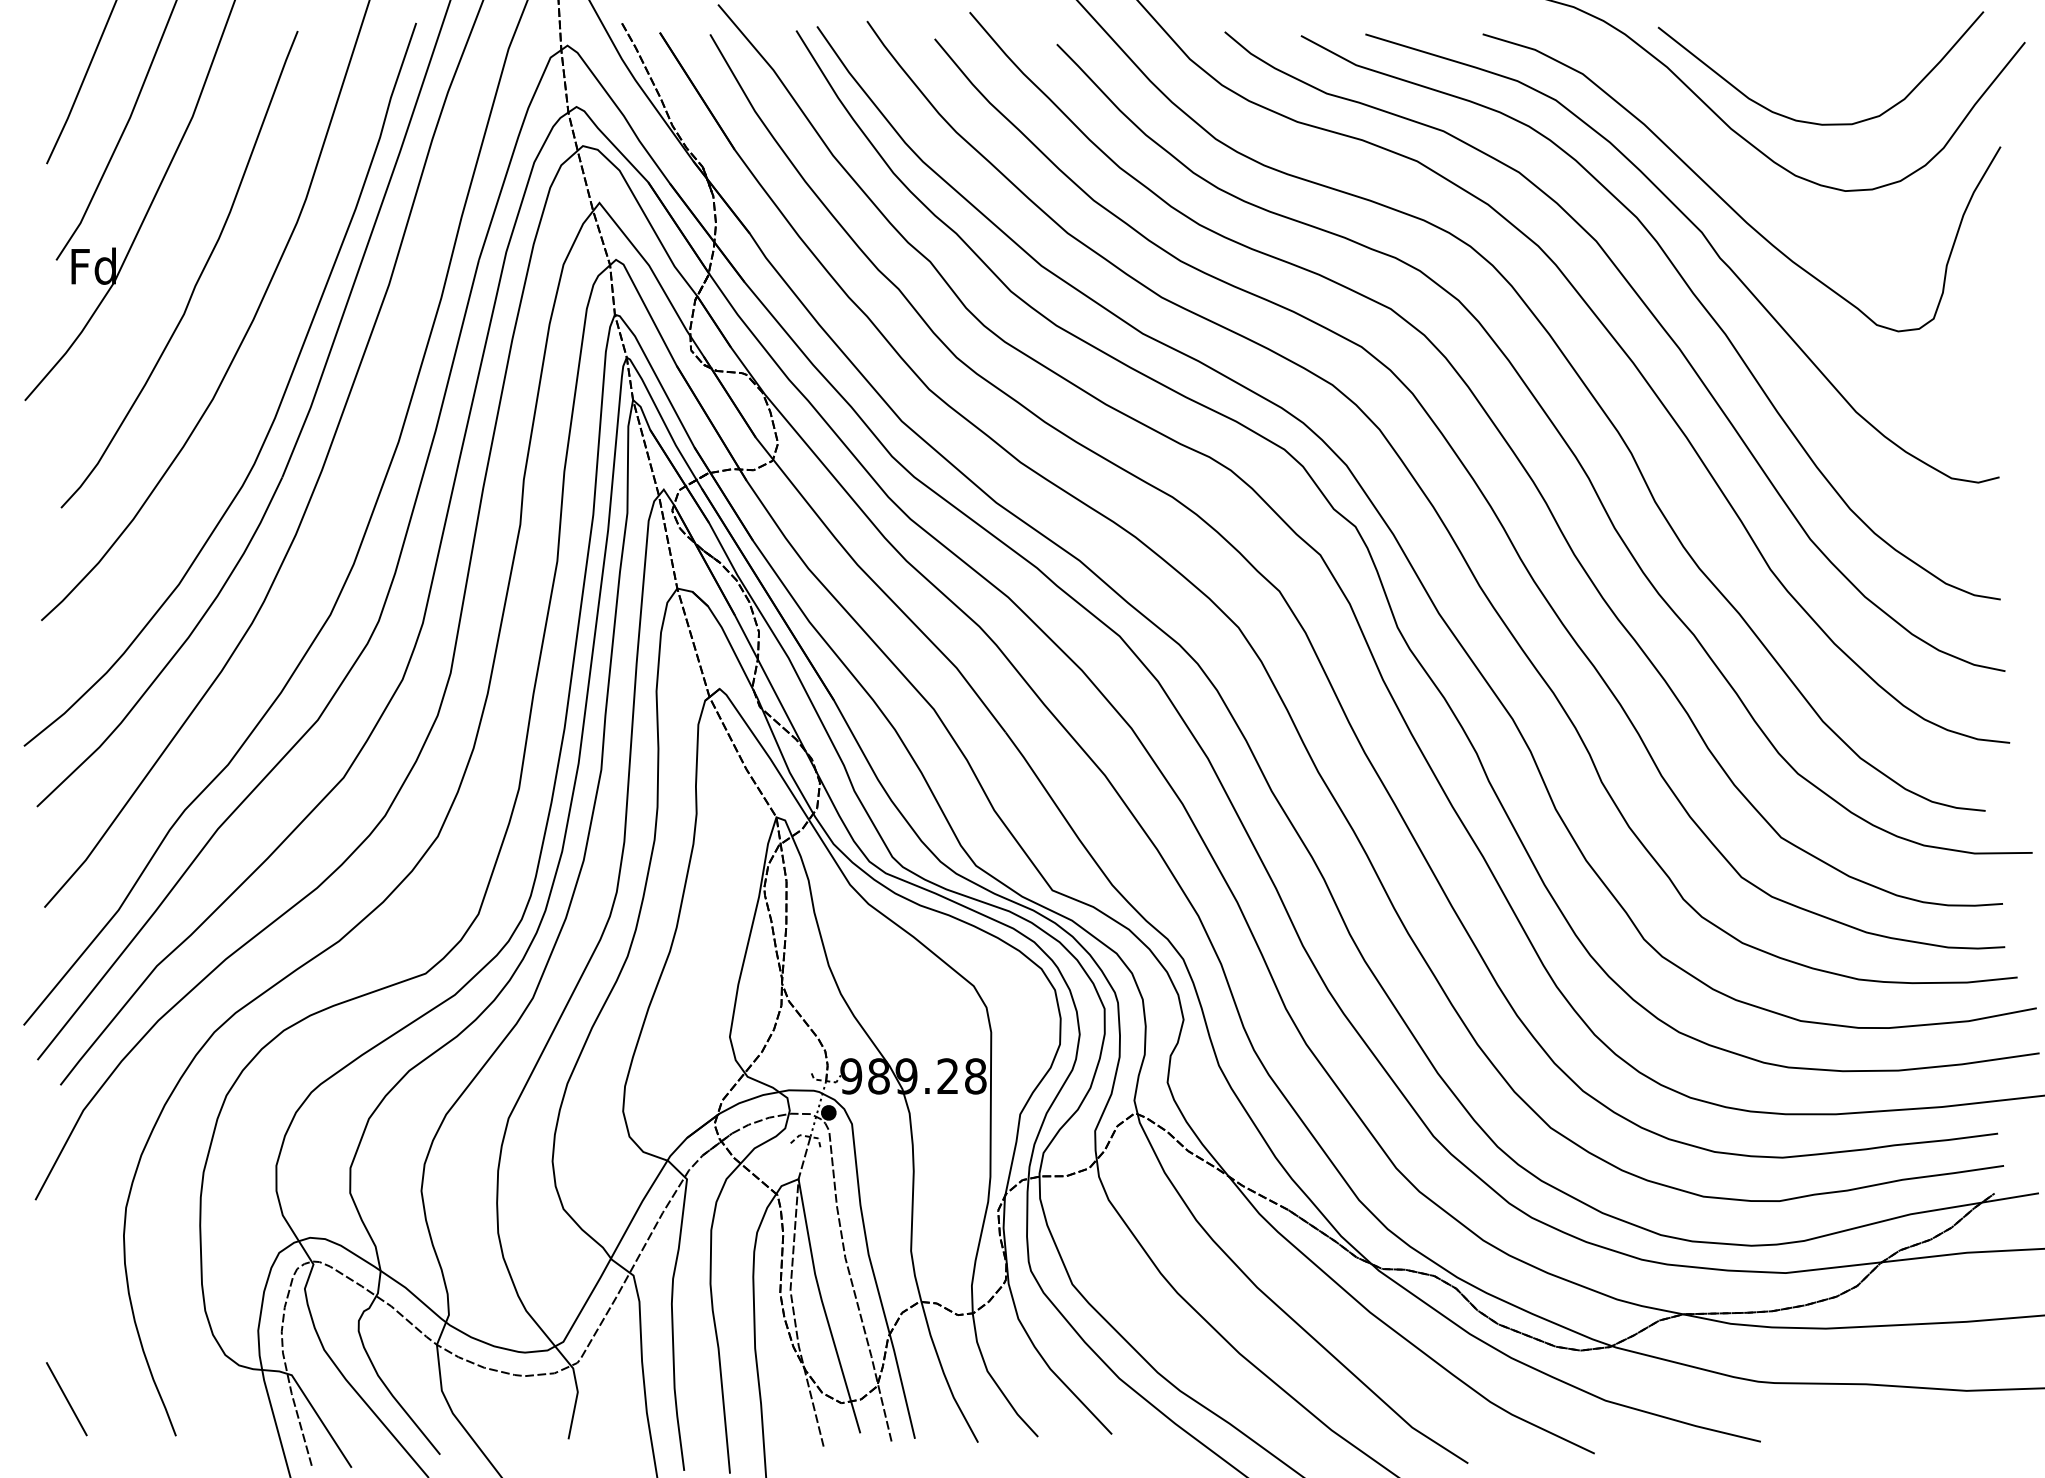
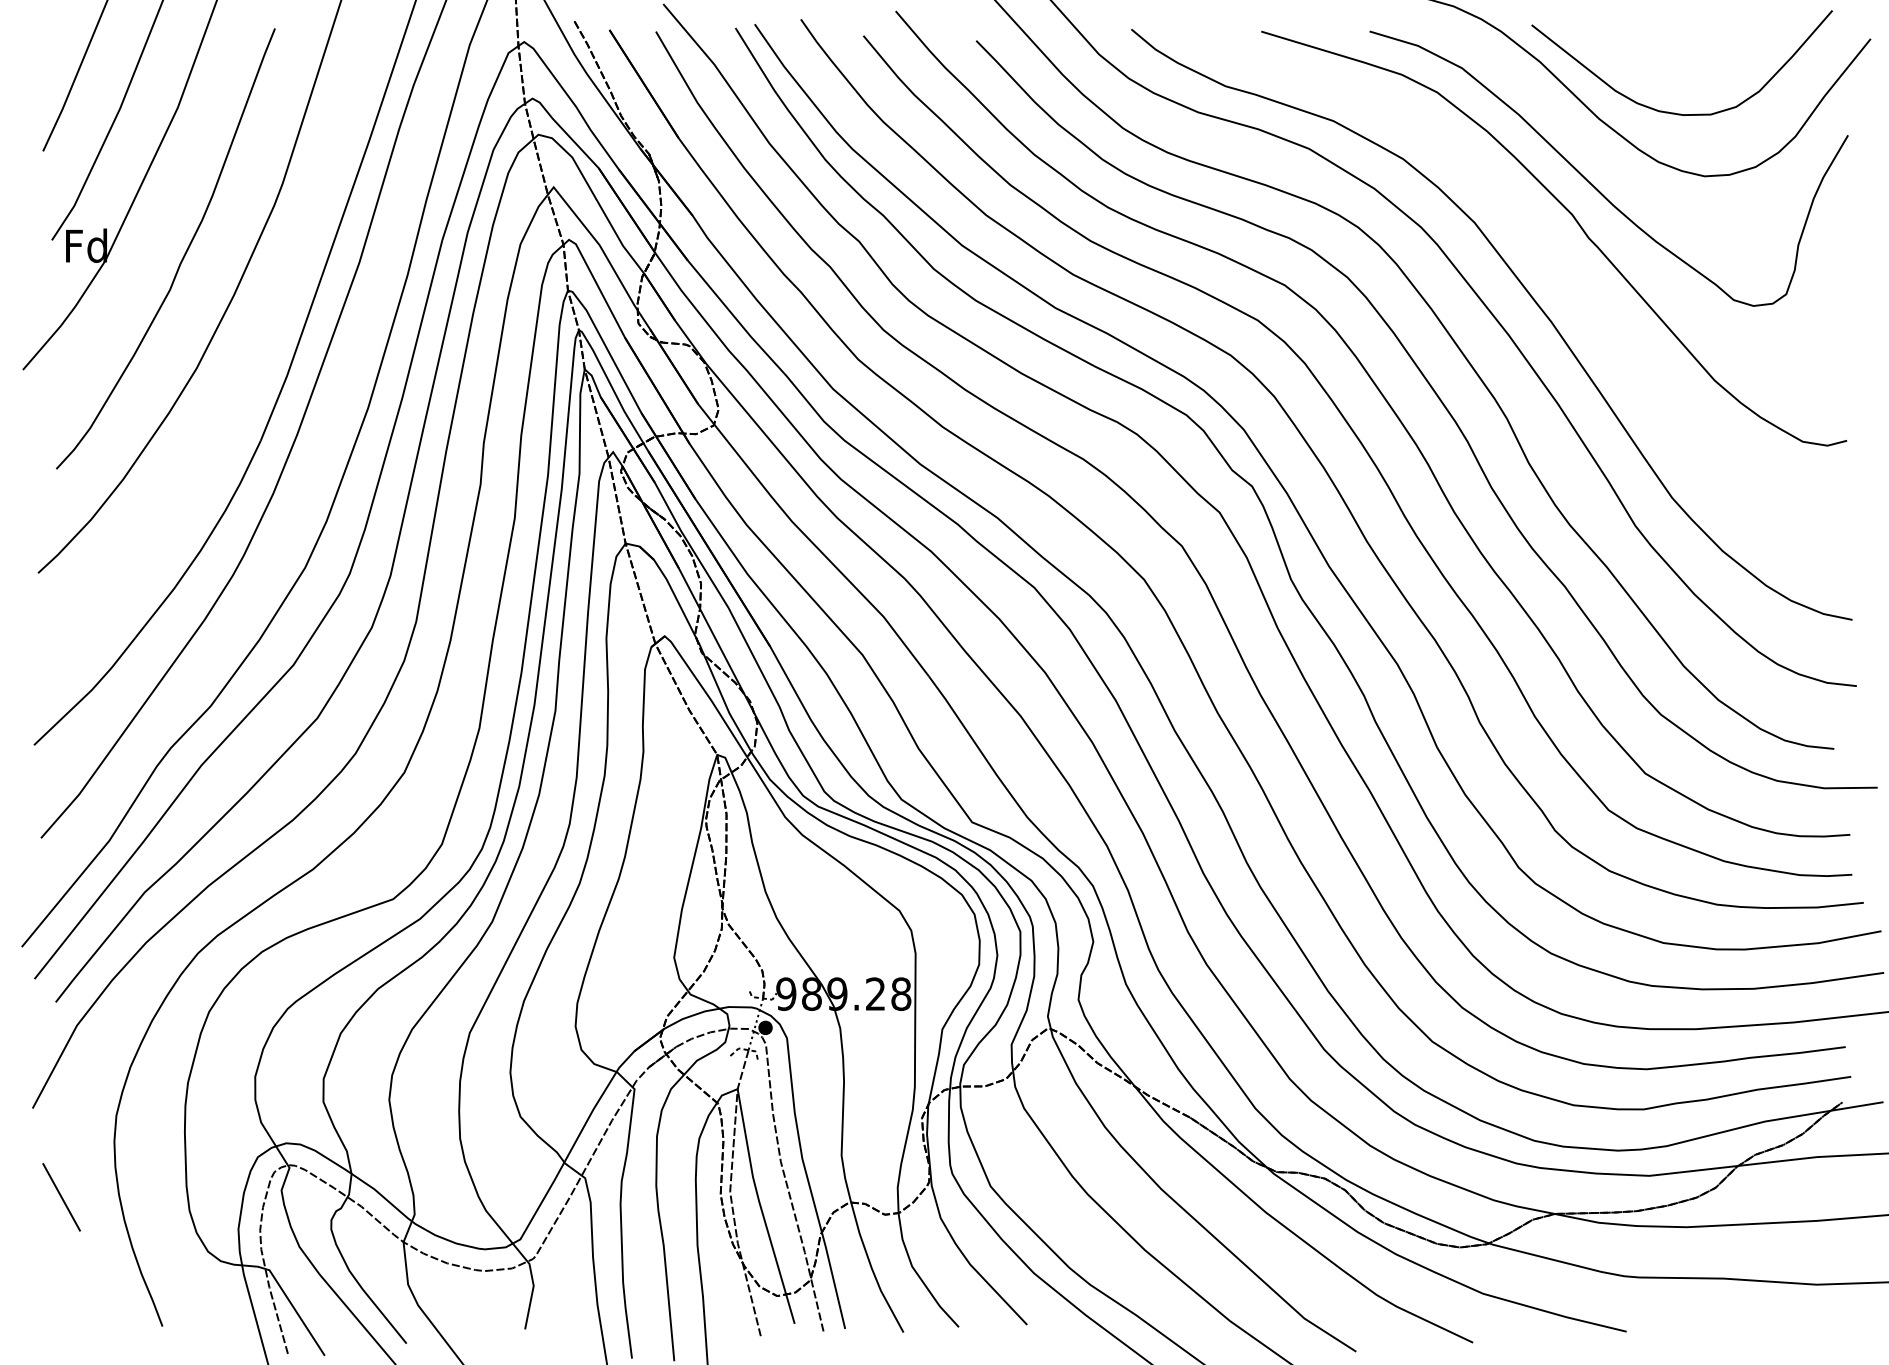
curve: (1688, 288) -> (1559, 266), removed
curve: (278, 404) -> (257, 373), removed
line: (66, 1399) -> (61, 1197), moved

